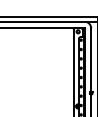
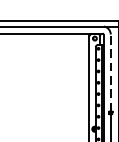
line: (91, 60) -> (111, 73), solid -> dashed

